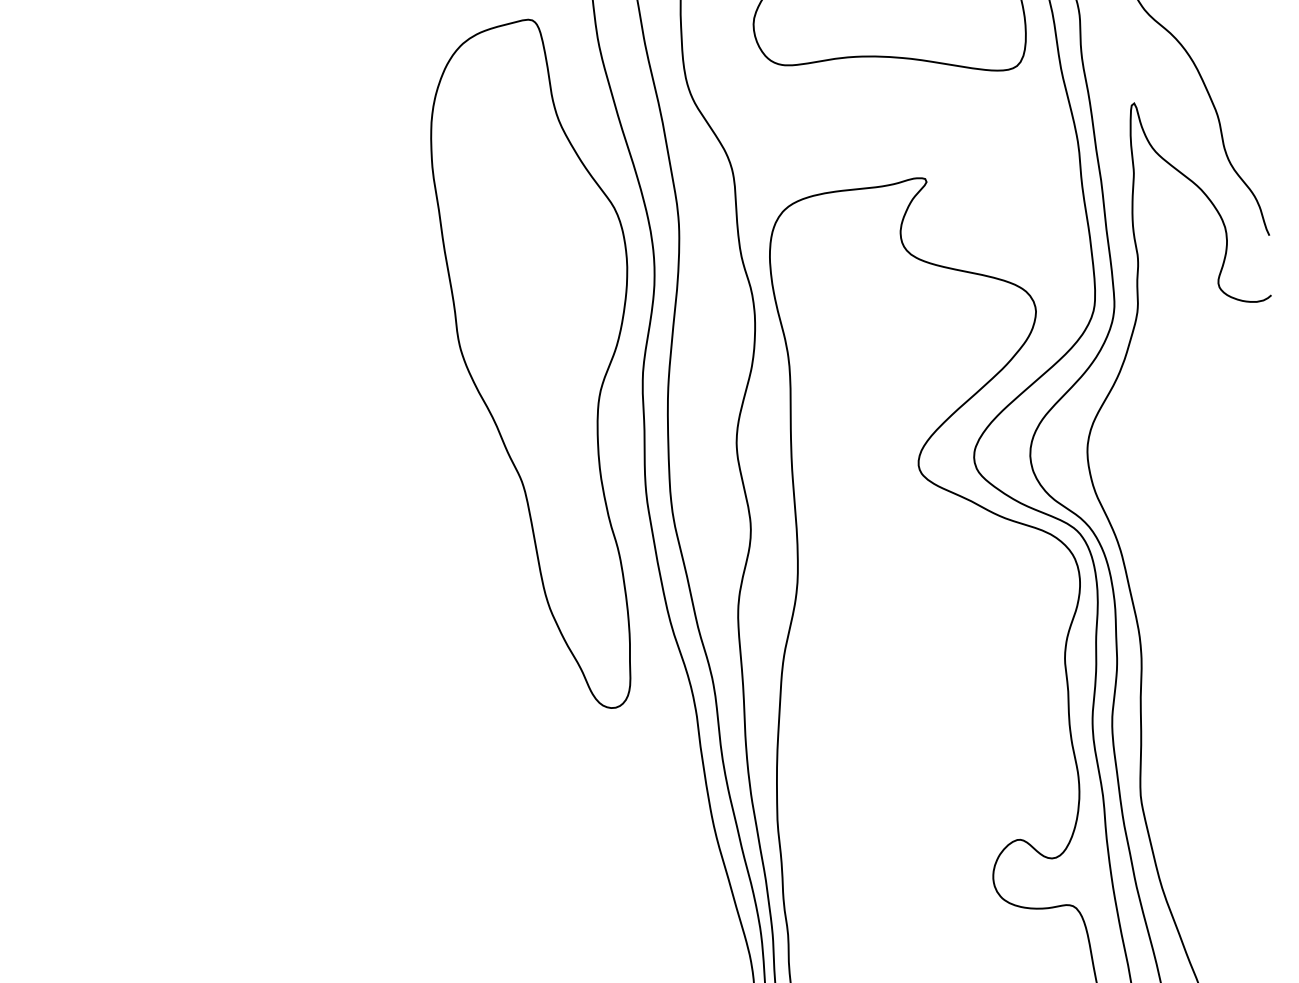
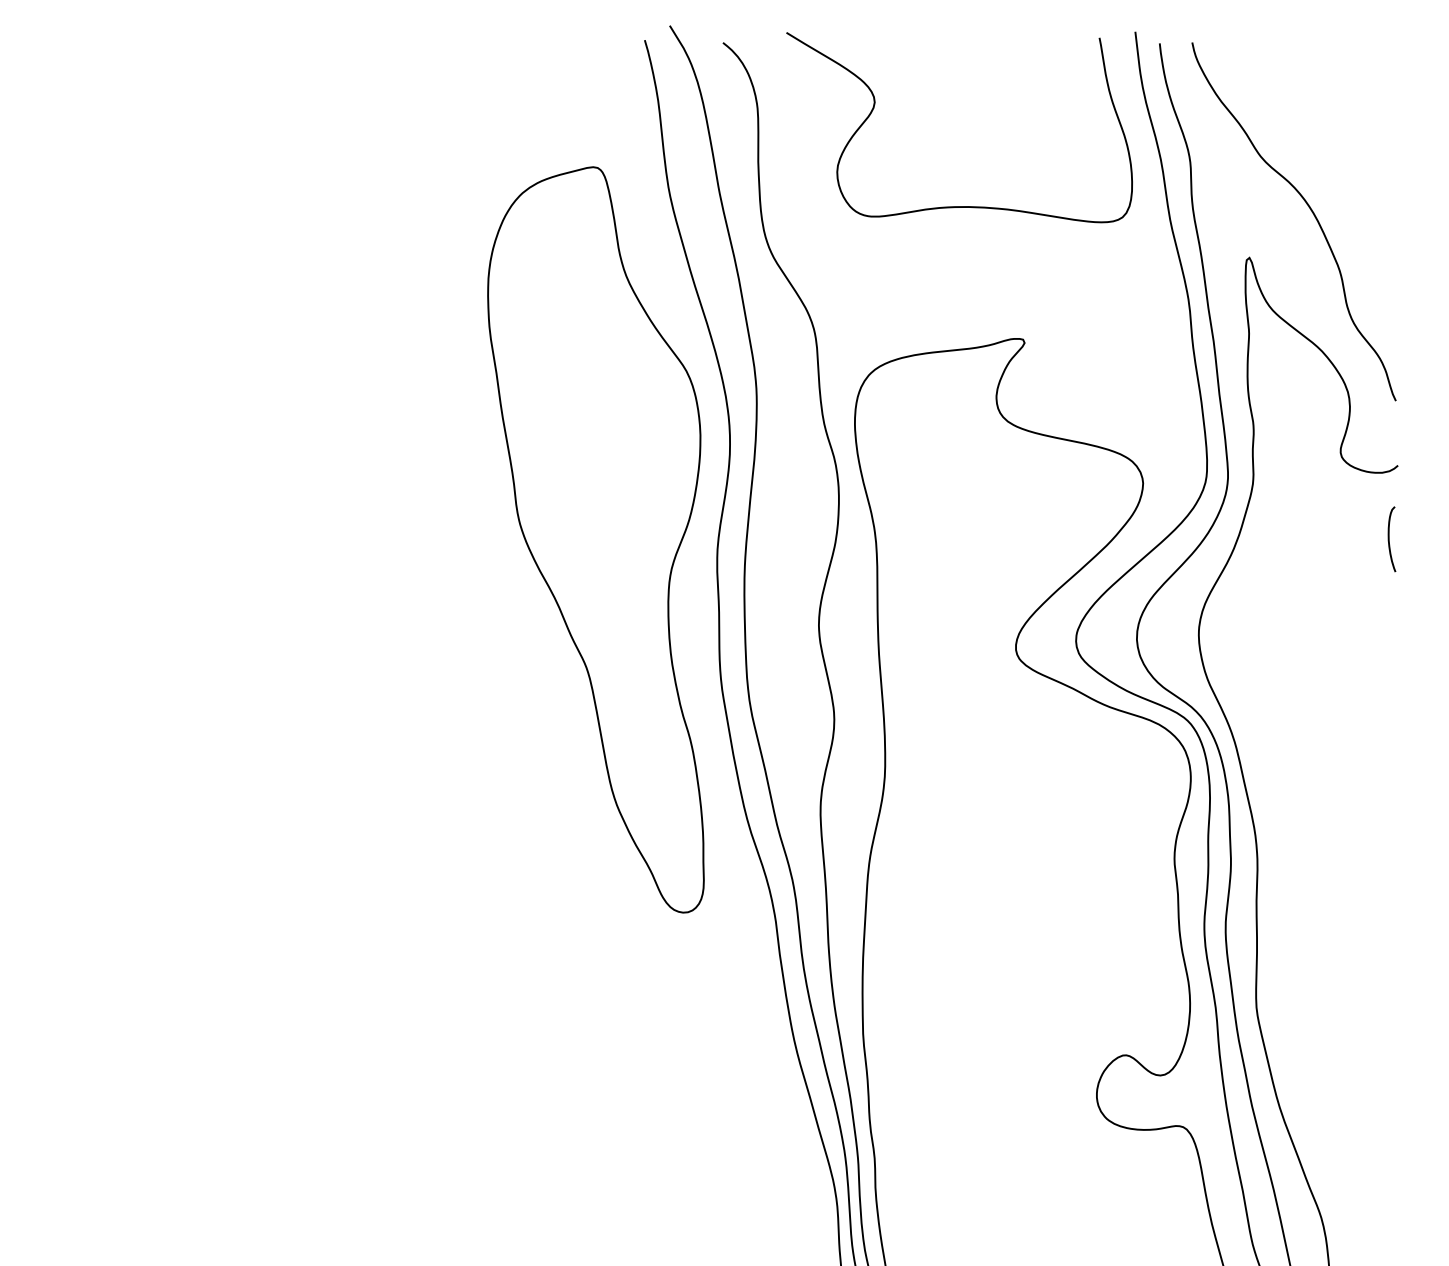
curve: (1263, 363) -> (1389, 539), added

